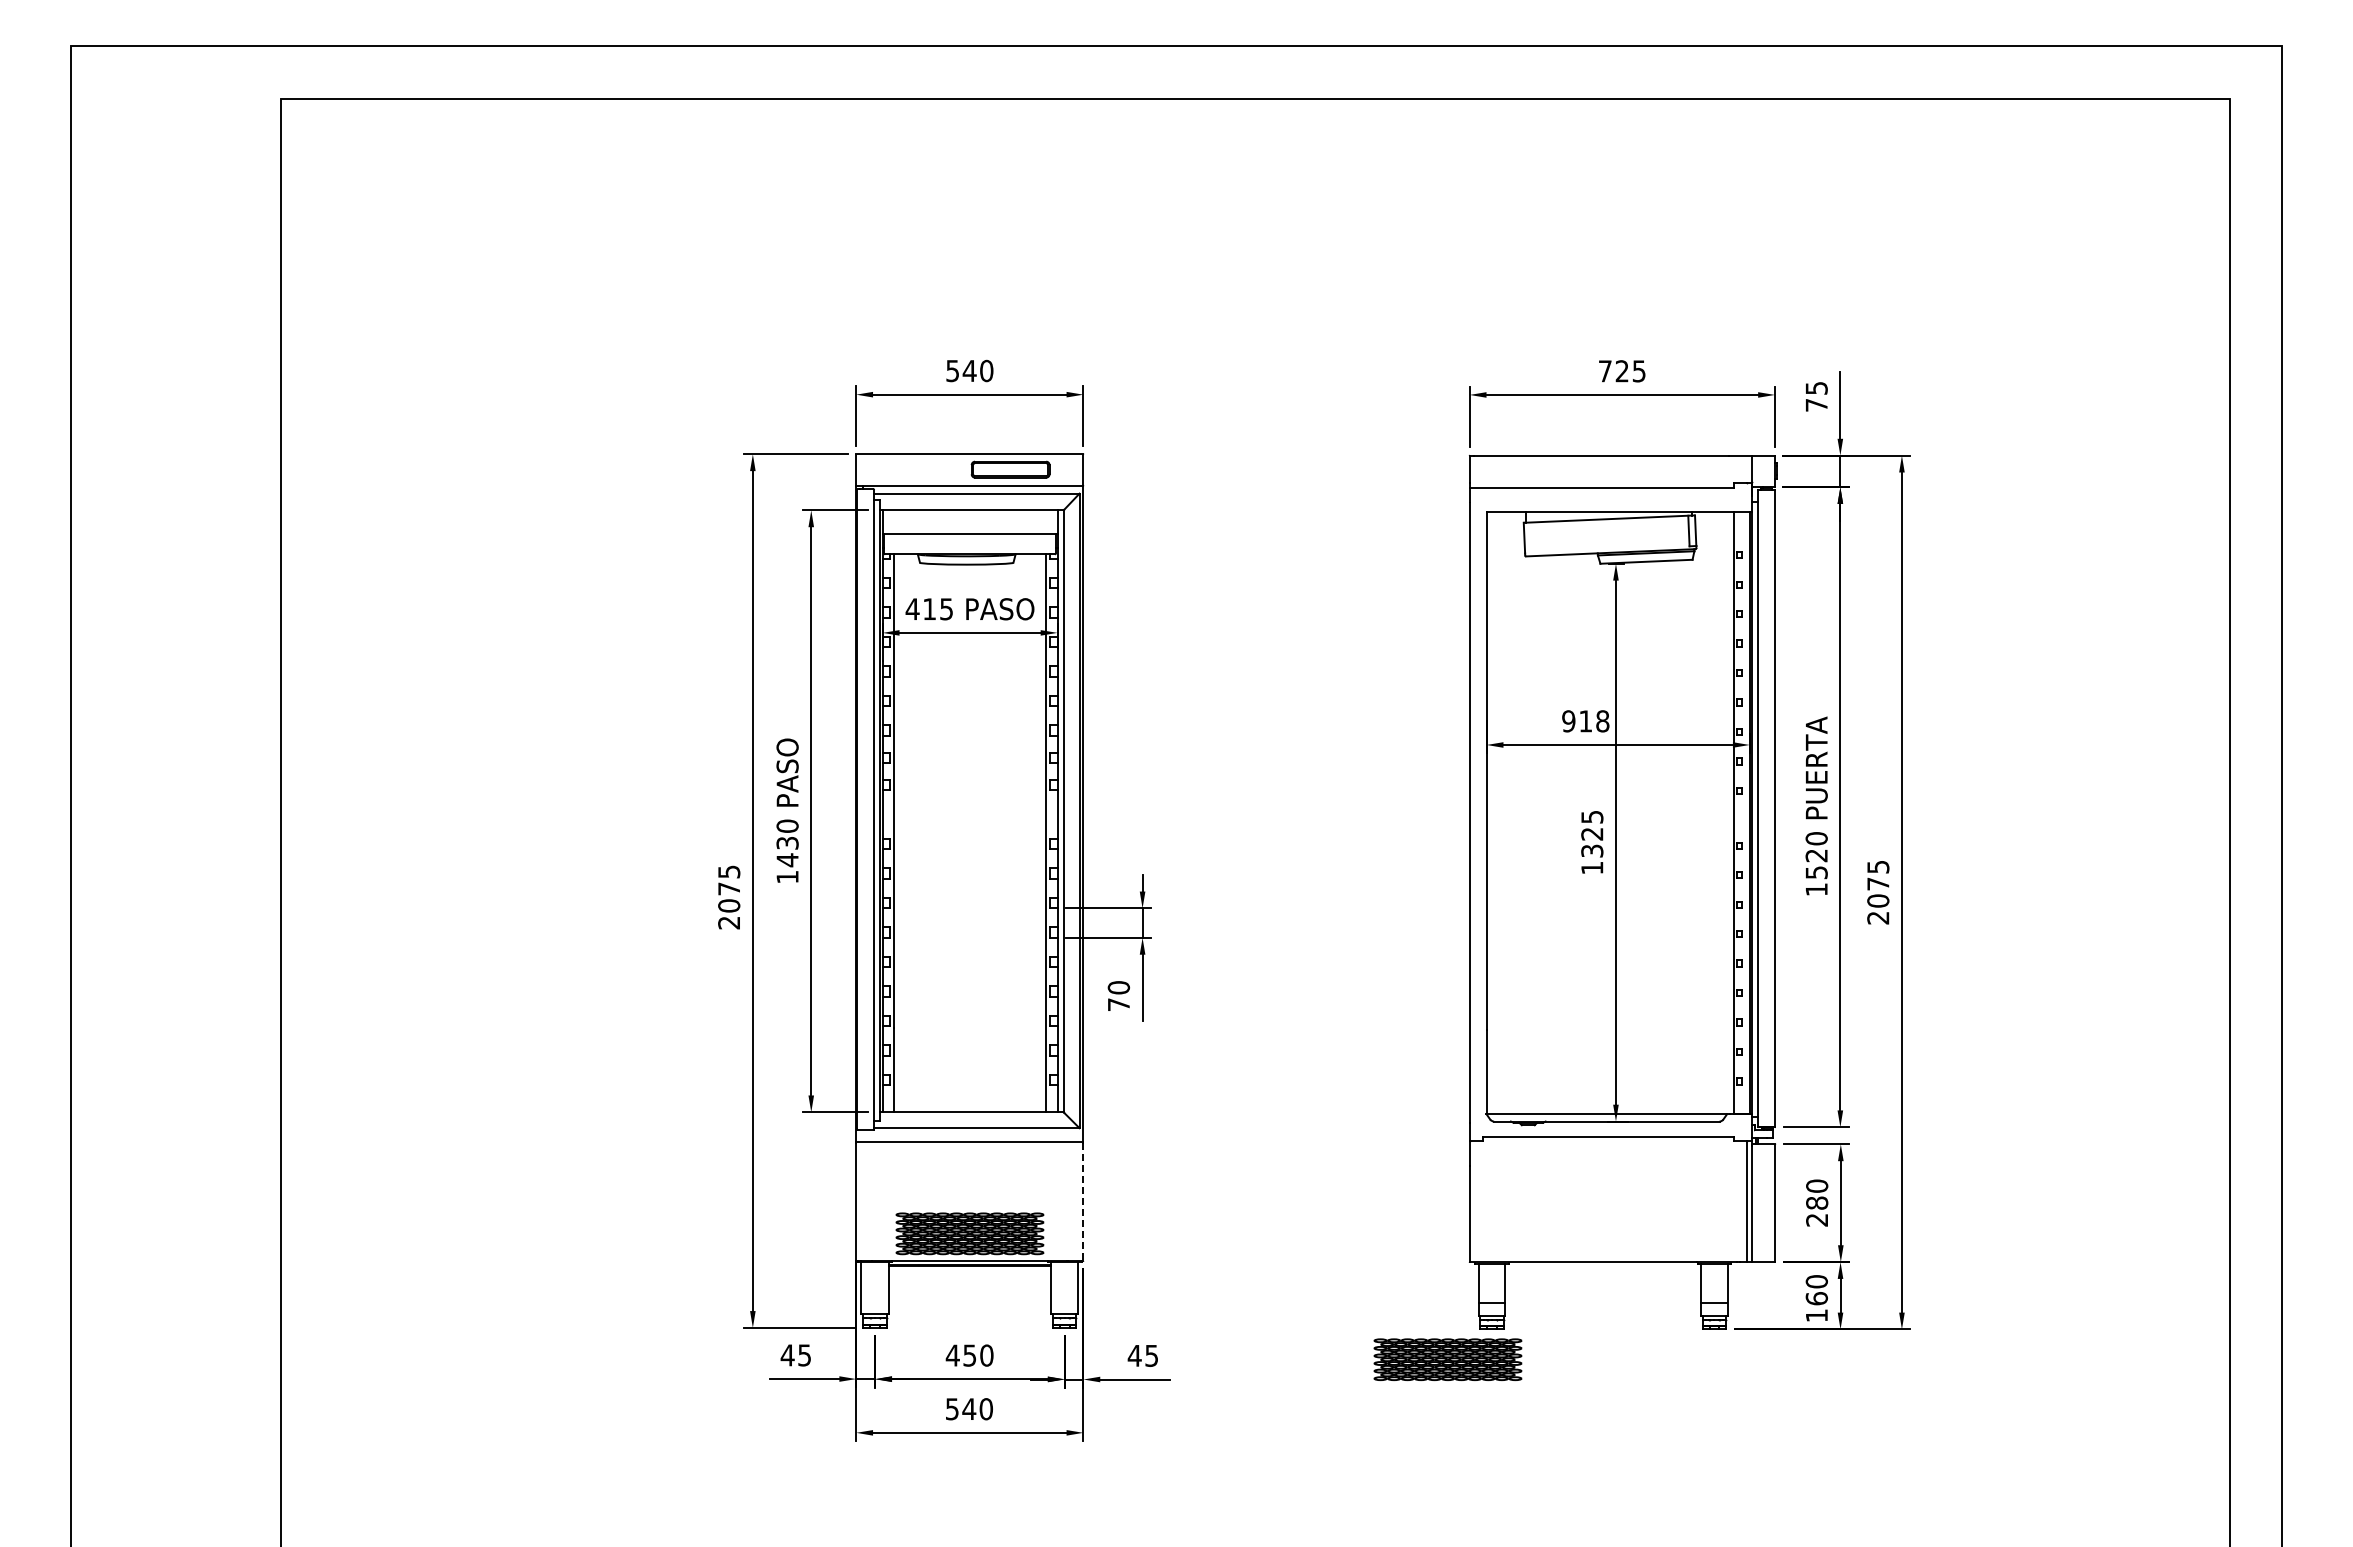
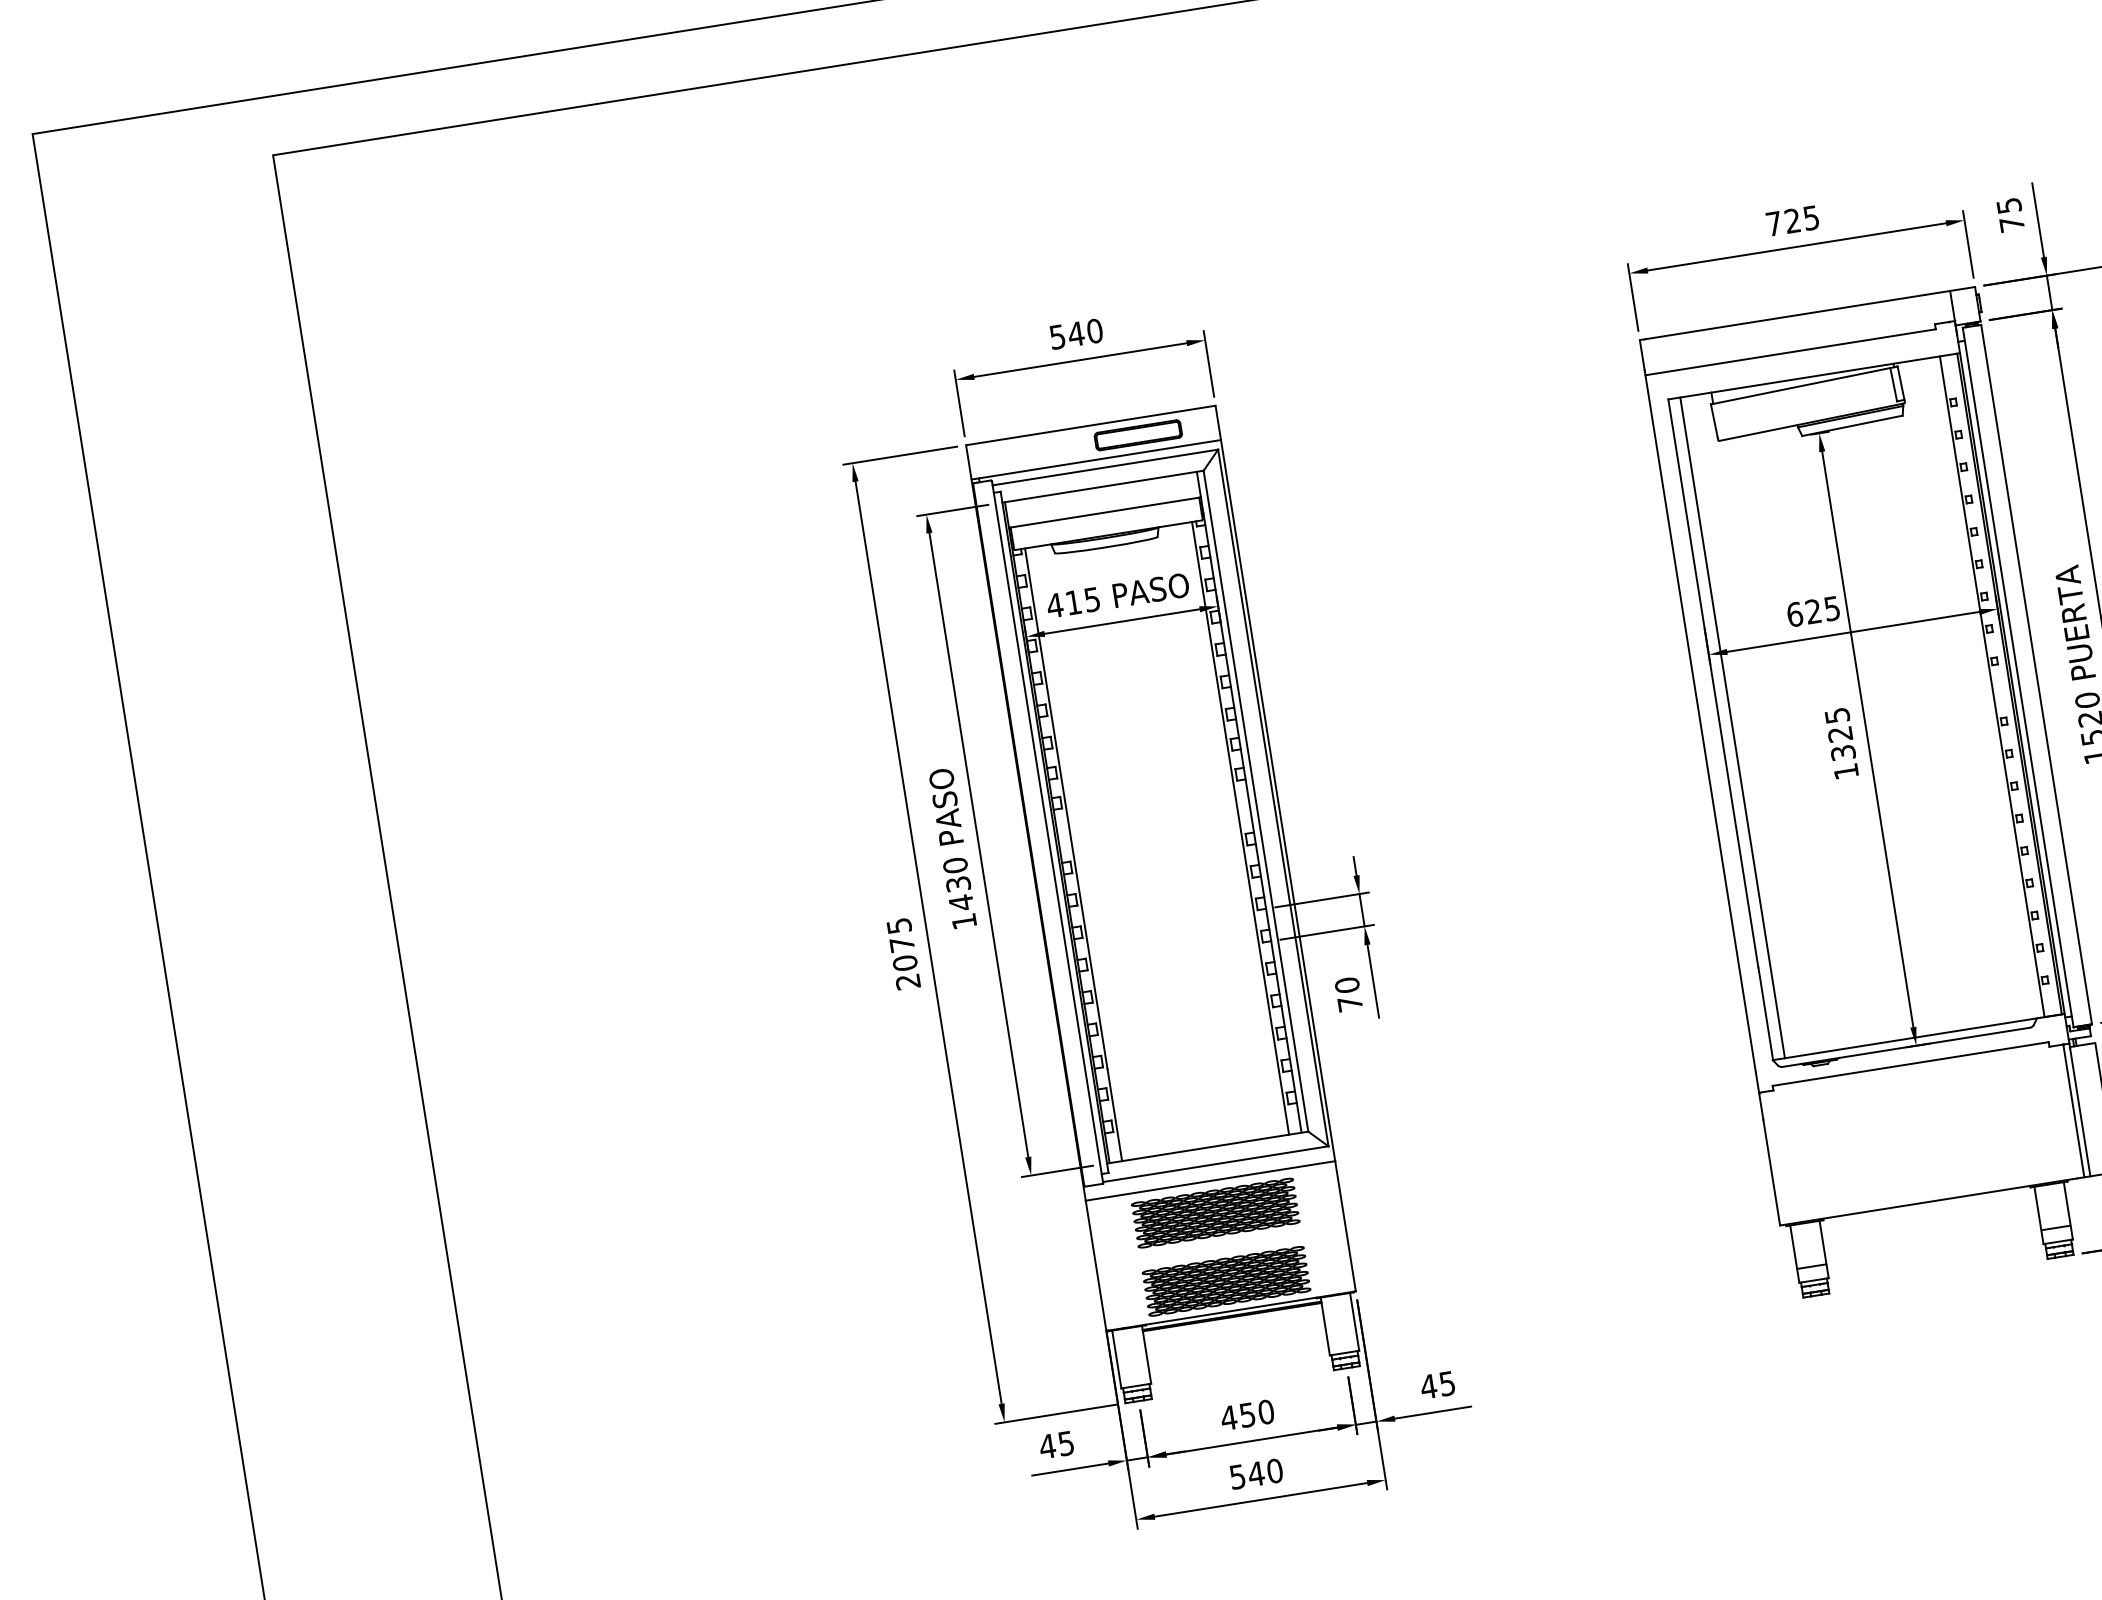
text: (1585, 721) -> (1813, 611), 918 -> 625
line: (1497, 813) -> (1732, 728), added
line: (1083, 1201) -> (1345, 1226), dashed -> solid
part: (1447, 1359) -> (1215, 1213), moved

